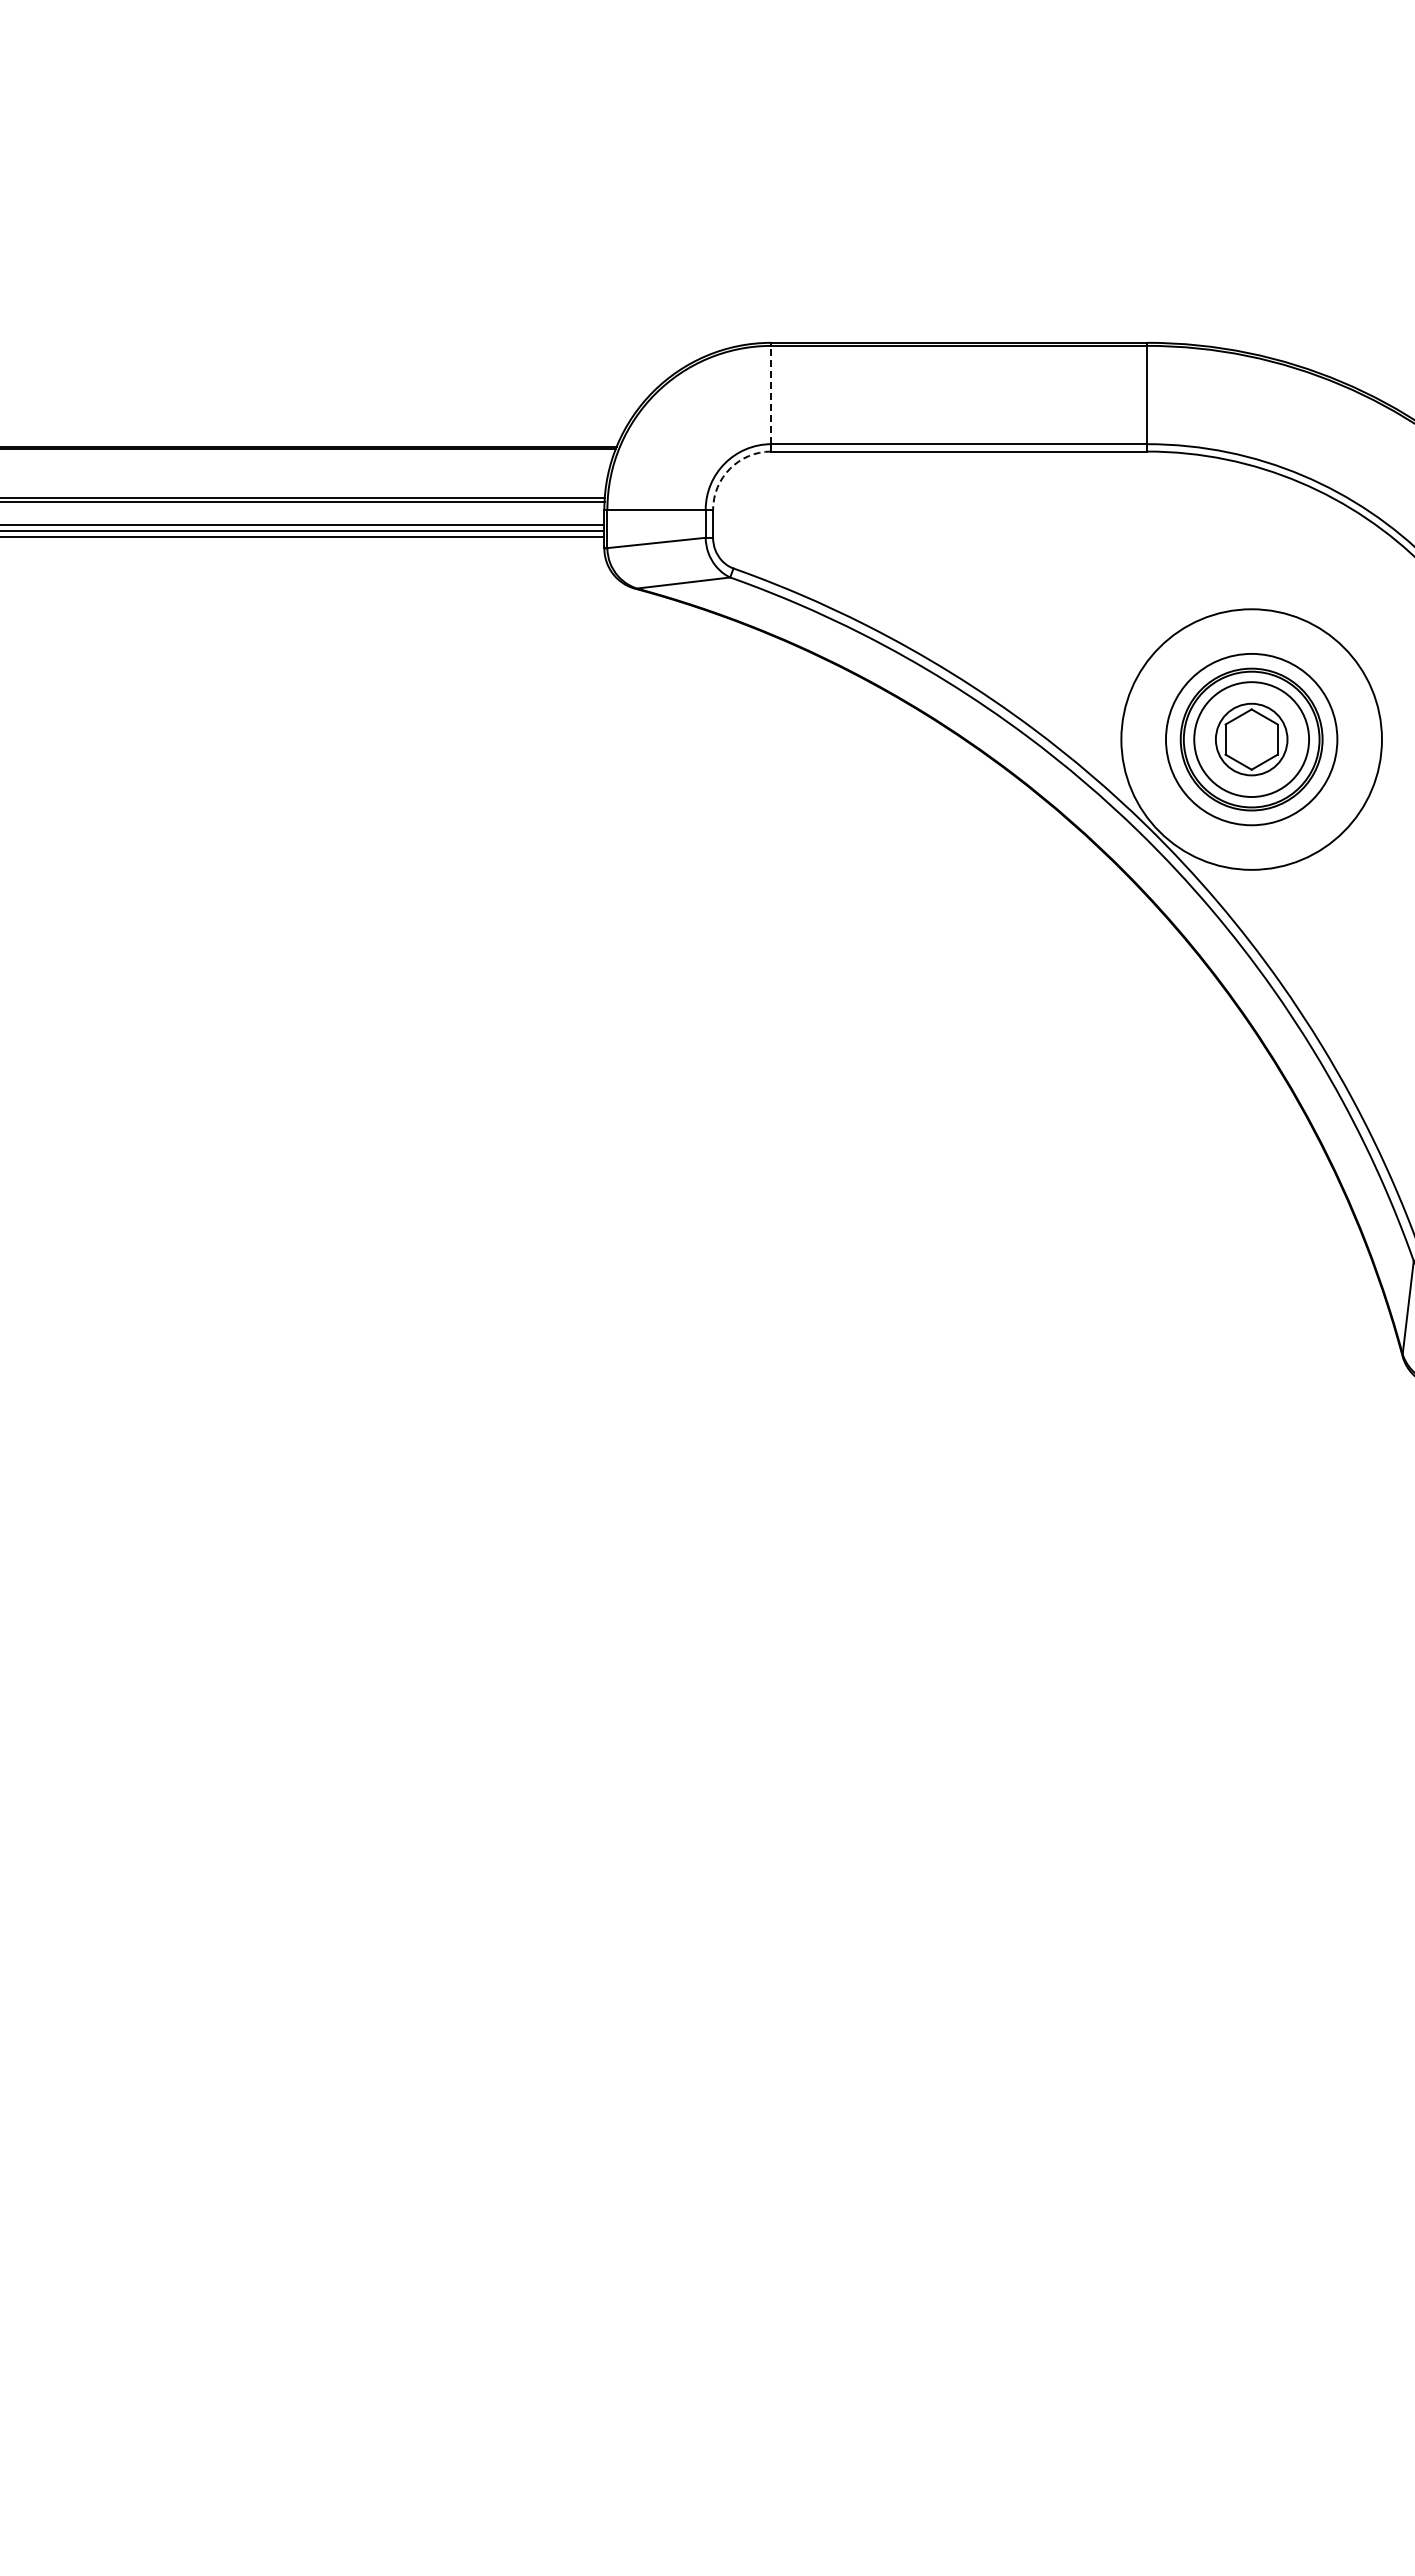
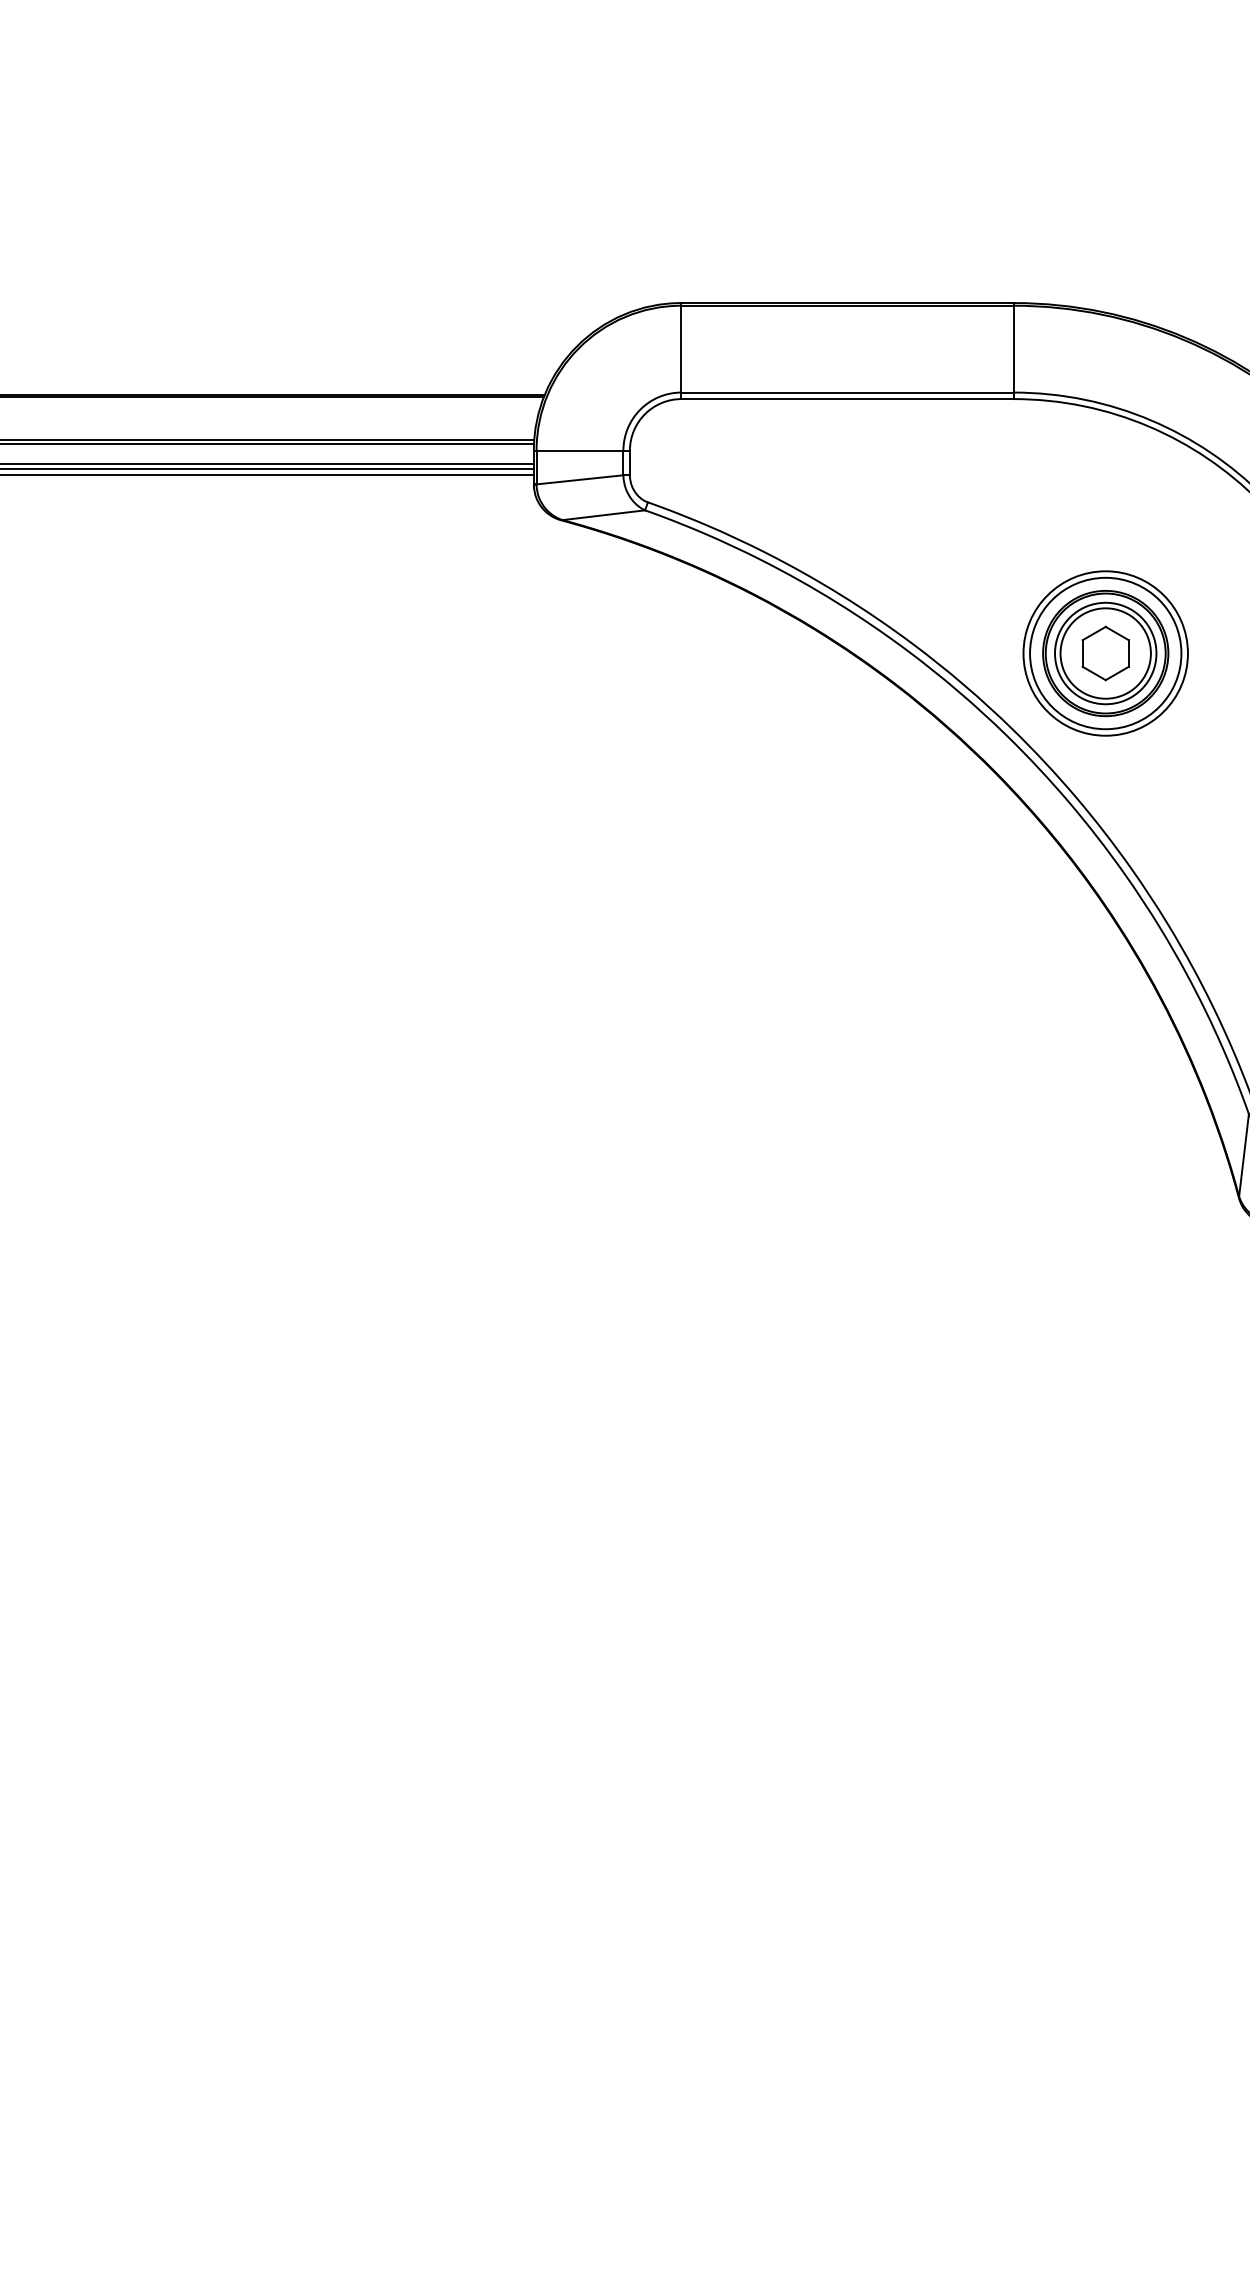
line: (771, 394) -> (681, 348), dashed -> solid
arc: (730, 468) -> (645, 414), dashed -> solid
circle: (1251, 739) -> (1105, 653), size x0.71
circle: (1251, 739) -> (1105, 653), size x1.43

